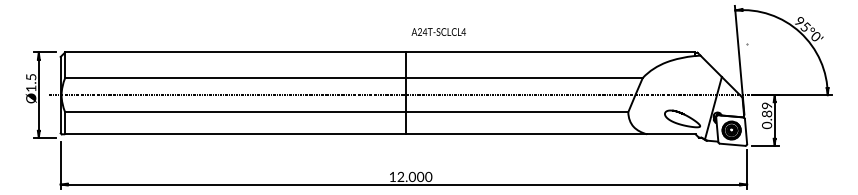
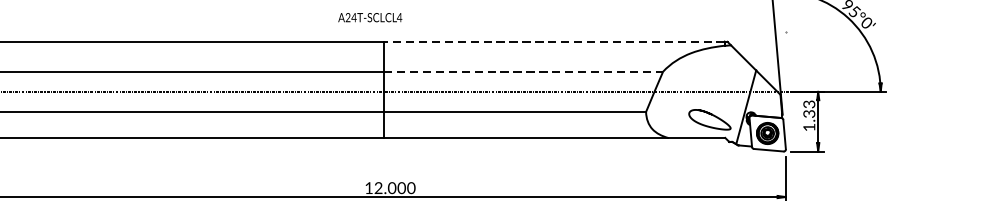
text: (438, 31) -> (369, 16), moved
line: (550, 52) -> (554, 41), solid -> dashed
line: (524, 78) -> (523, 72), solid -> dashed
text: (767, 115) -> (809, 115), 0.89 -> 1.33

